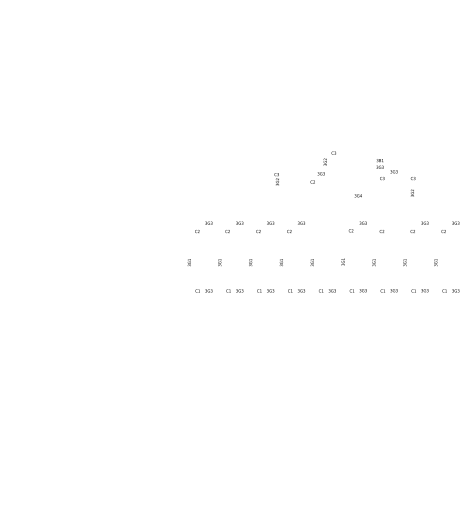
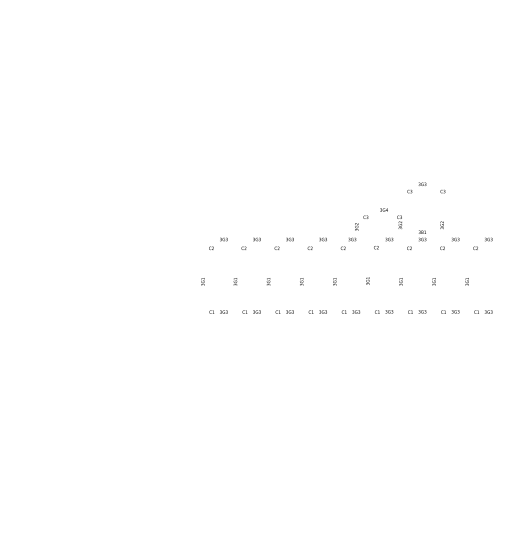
text: (380, 163) -> (422, 235), moved
text: (323, 167) -> (354, 232), moved
text: (276, 178) -> (399, 221), moved
text: (411, 192) -> (441, 224), moved

